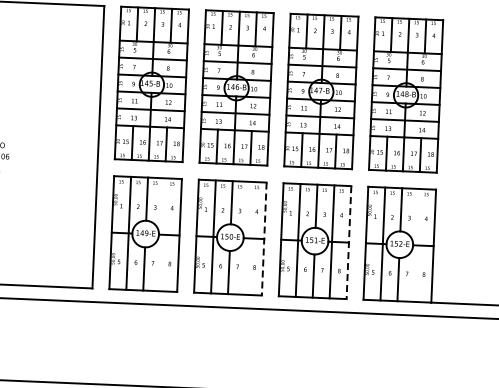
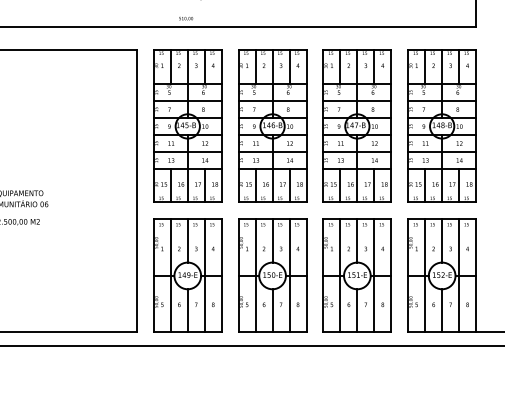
line: (162, 234) -> (204, 275), added
line: (247, 237) -> (289, 275), added
line: (264, 238) -> (306, 275), dashed -> solid
line: (349, 242) -> (391, 275), dashed -> solid
line: (417, 245) -> (459, 275), added

